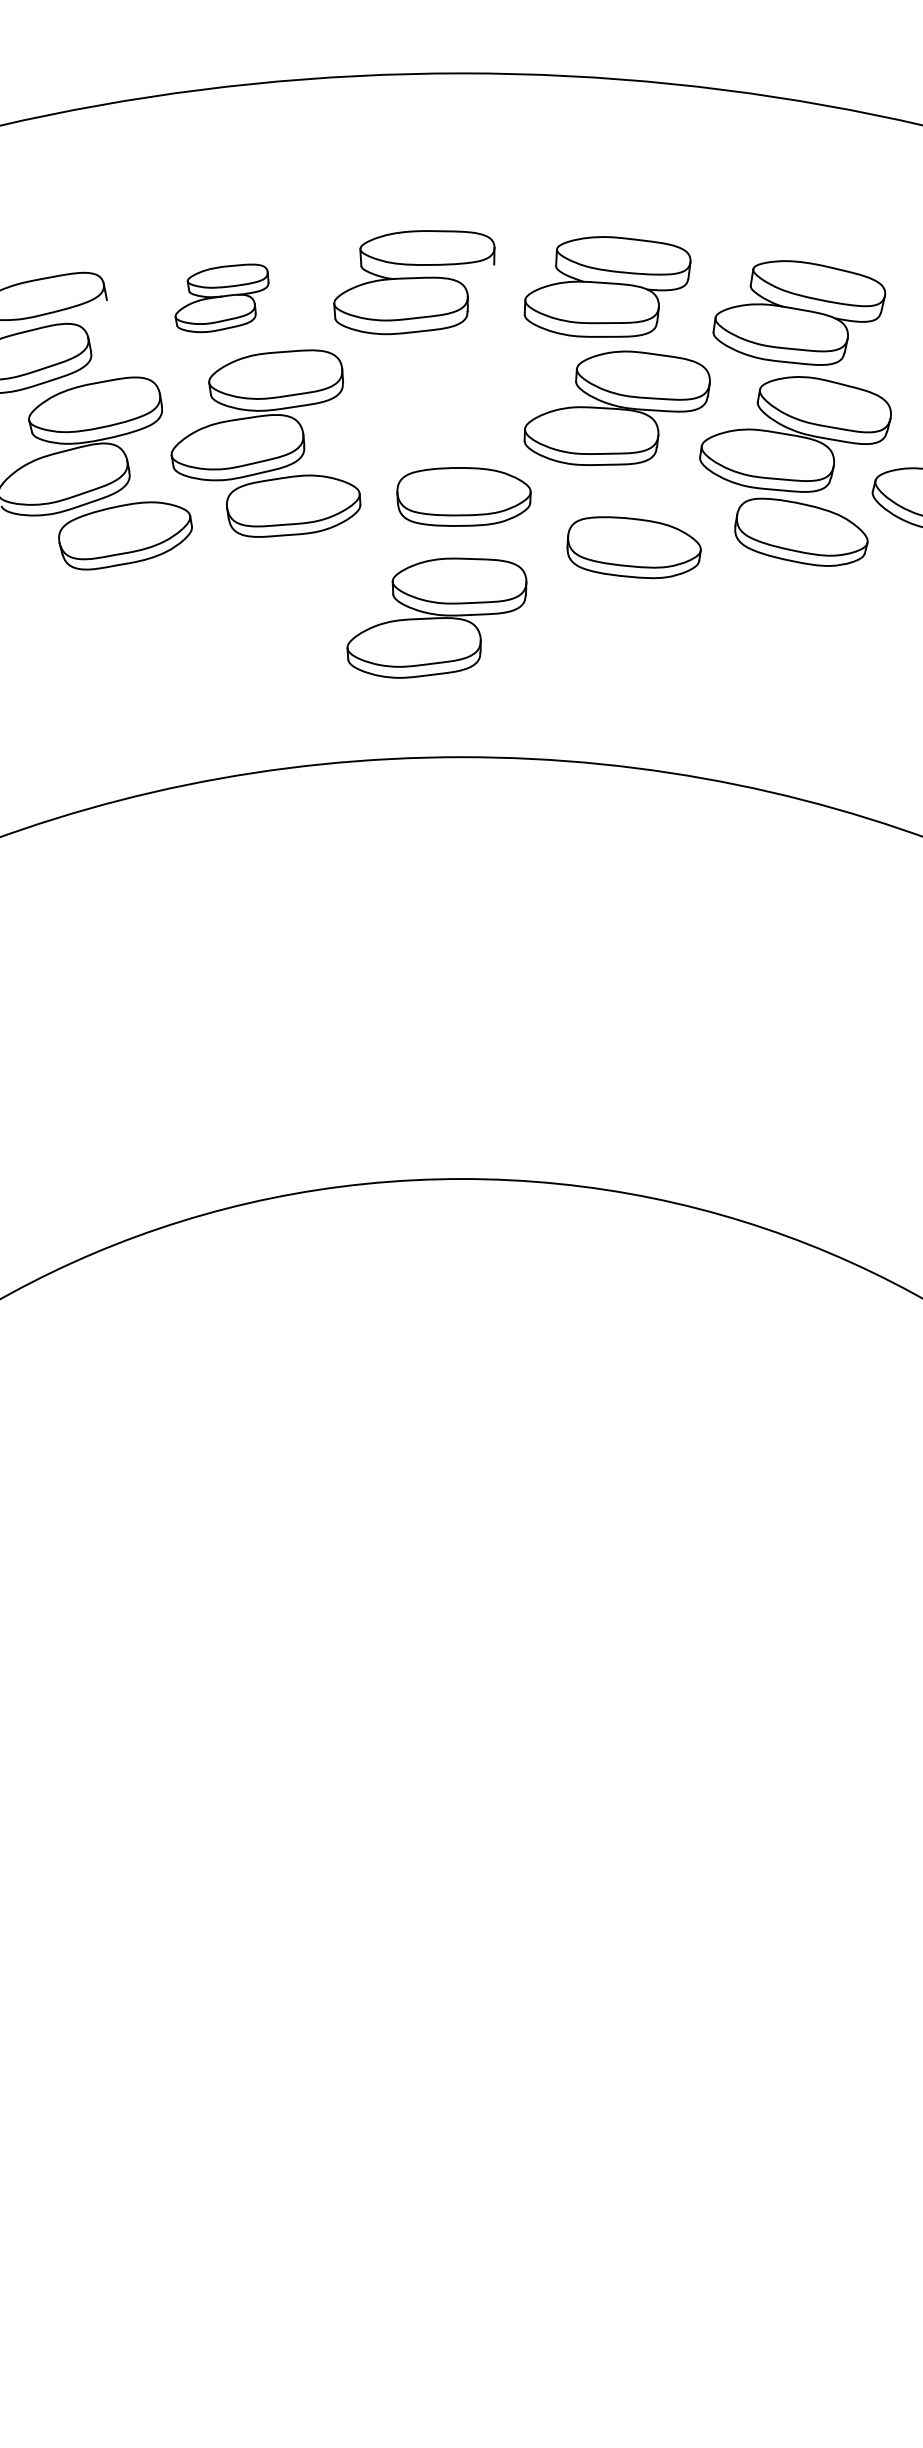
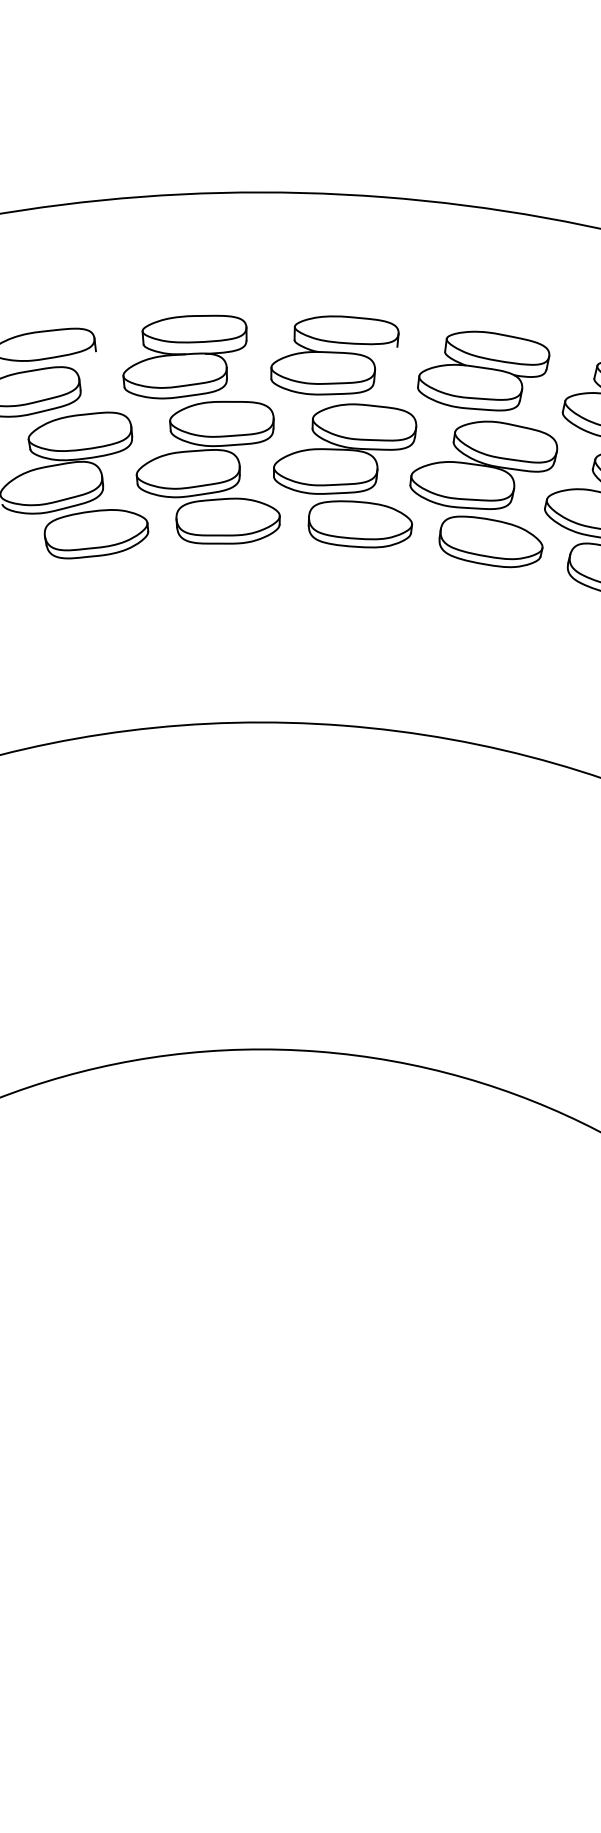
part: (221, 298) -> (184, 356), size x1.67
part: (633, 547) -> (490, 542), moved
part: (436, 617) -> (344, 449), moved

